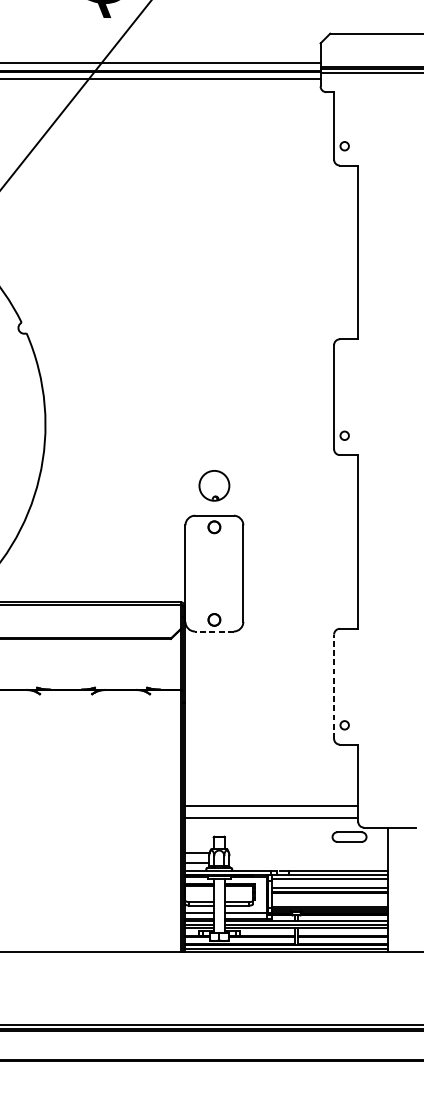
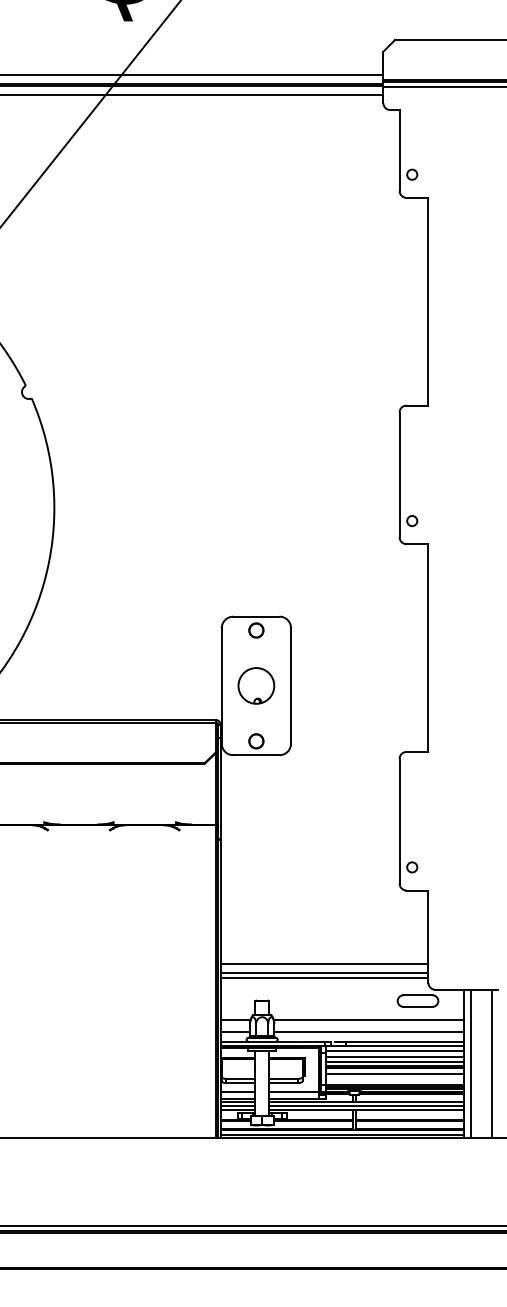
part: (214, 485) -> (256, 685), moved
line: (213, 631) -> (255, 755), dashed -> solid
line: (334, 686) -> (399, 820), dashed -> solid
line: (271, 814) -> (324, 973), added
line: (308, 852) -> (368, 1019), added
line: (308, 863) -> (369, 1032), added
line: (329, 884) -> (394, 1057), added
line: (394, 889) -> (471, 1063), added
line: (410, 889) -> (491, 1063), added
line: (329, 897) -> (394, 1073), added

